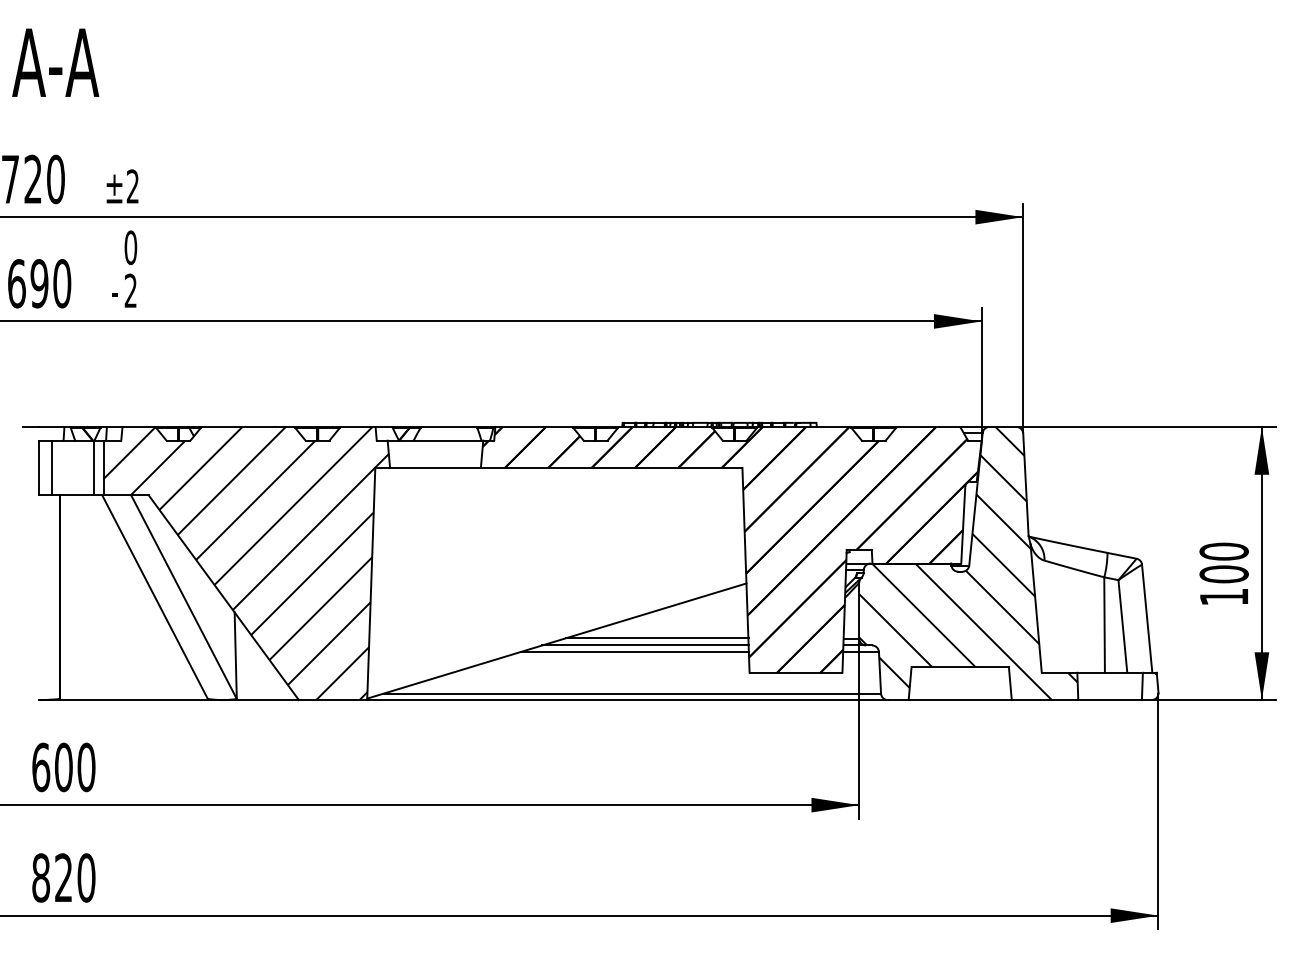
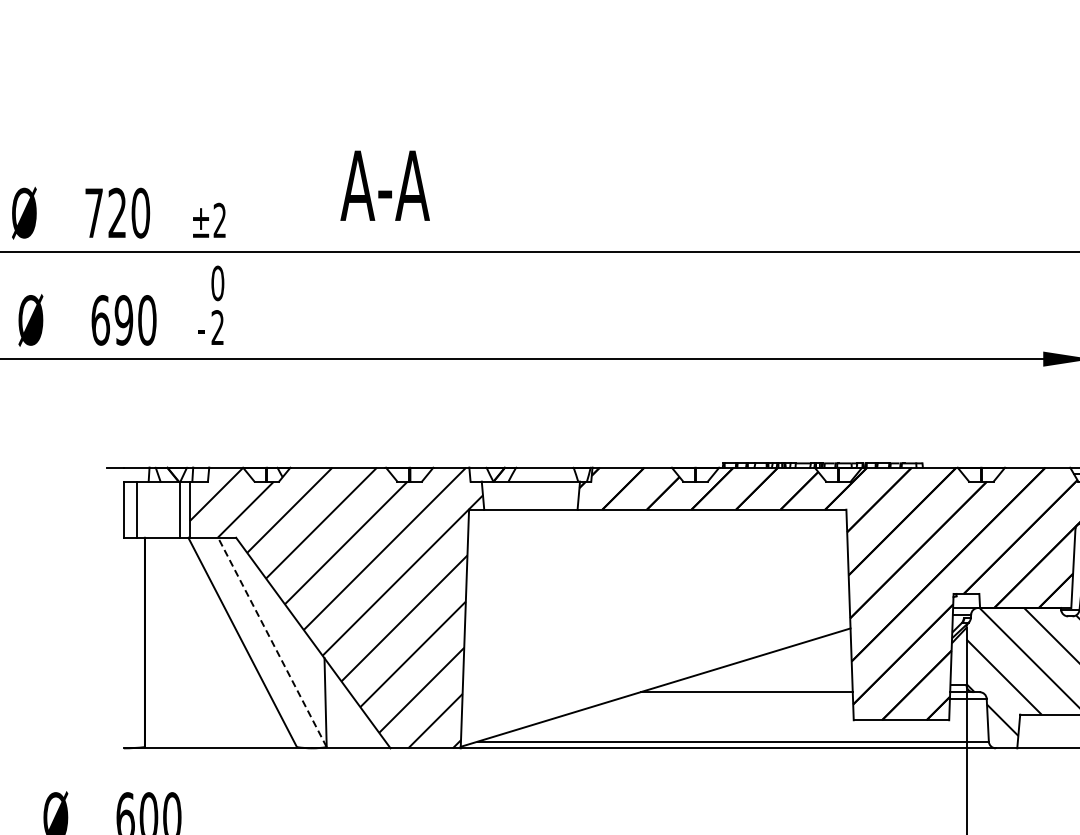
text: (55, 62) -> (384, 185), moved
line: (183, 597) -> (271, 642), solid -> dashed
line: (657, 638) -> (759, 685), removed
line: (634, 651) -> (735, 698), removed

